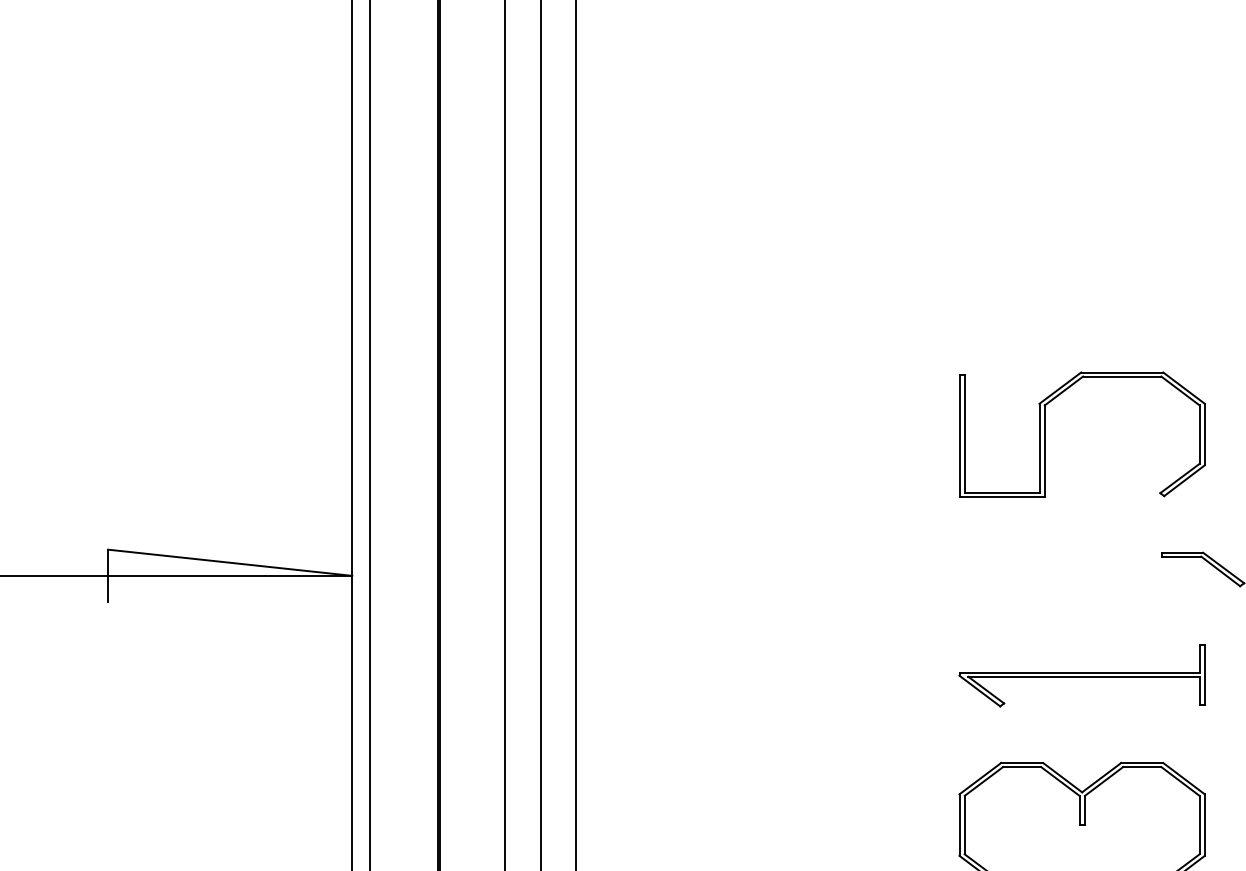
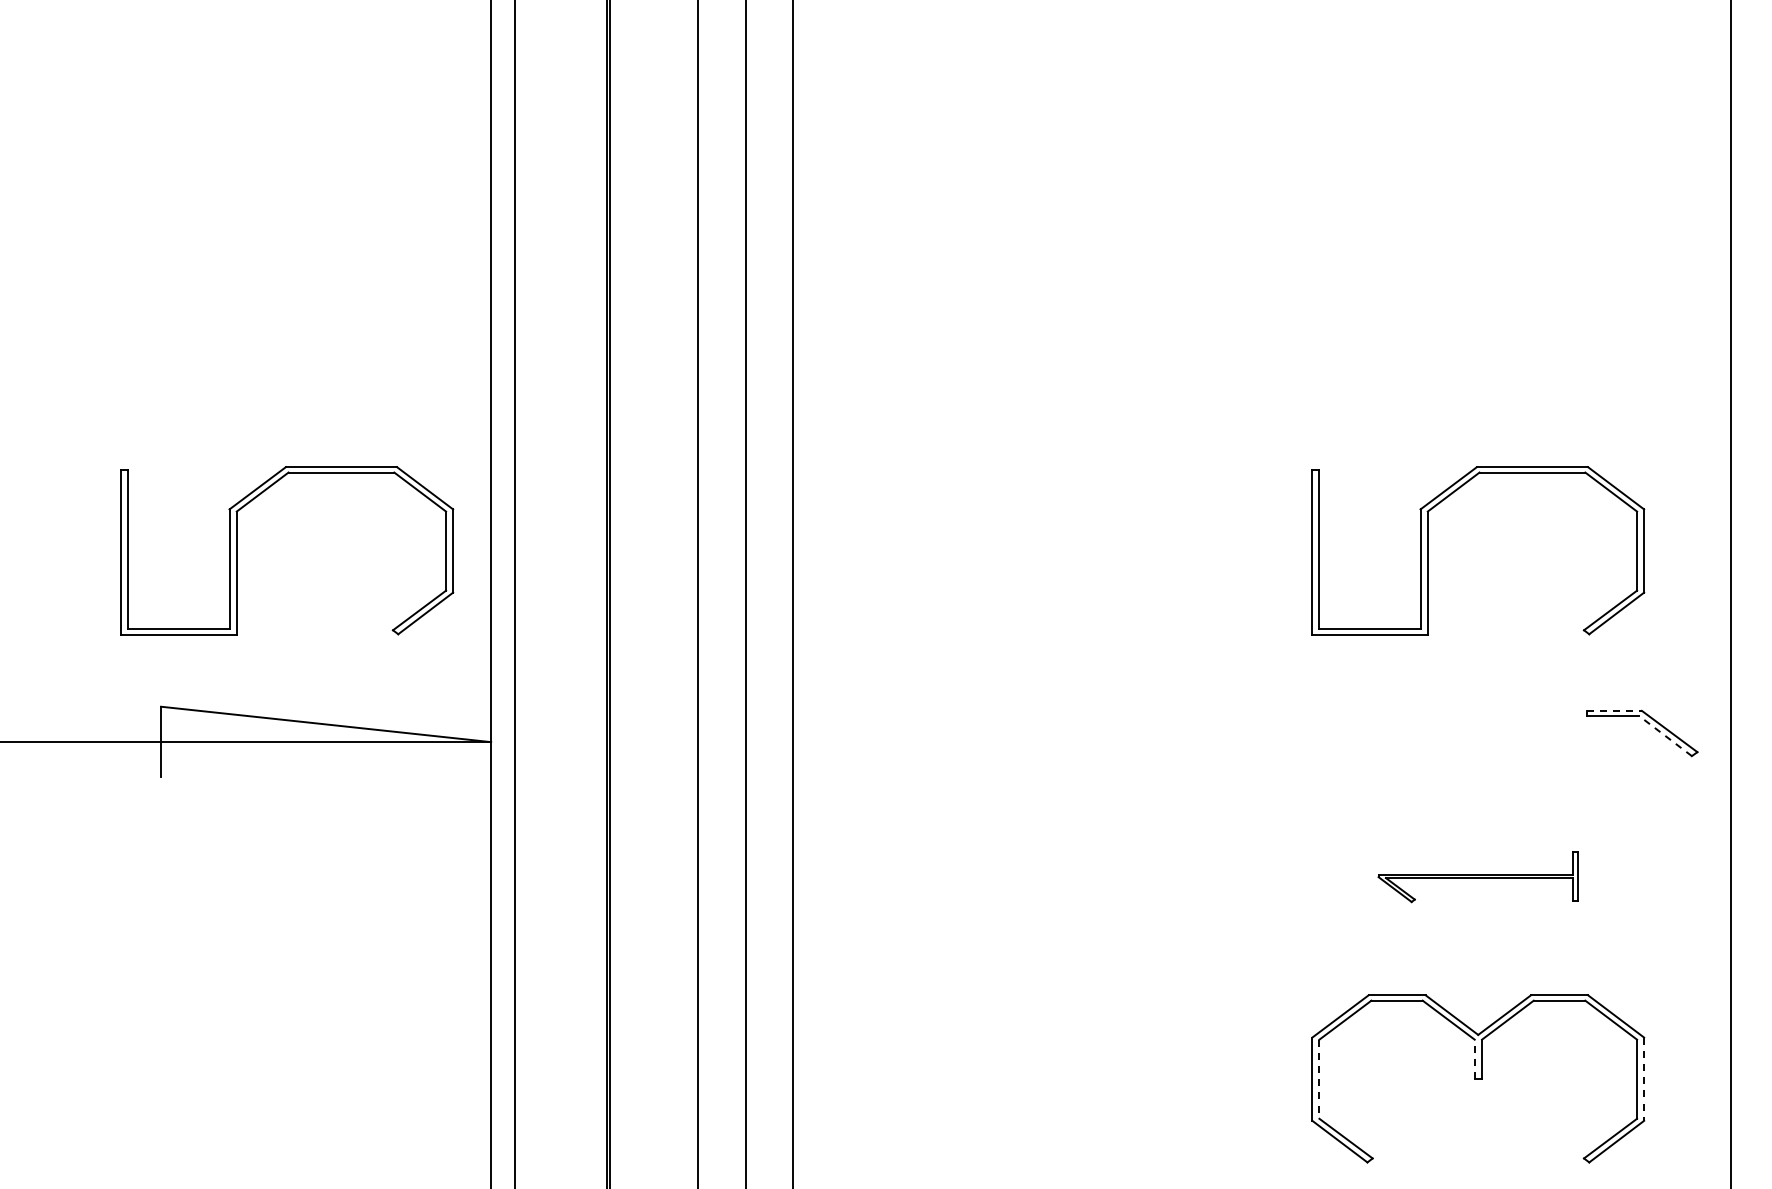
part: (164, 434) -> (237, 550), added
line: (1182, 552) -> (1614, 710), solid -> dashed
line: (1220, 570) -> (1665, 735), solid -> dashed
part: (1081, 675) -> (1477, 876), size x0.6
line: (1079, 810) -> (1474, 1059), solid -> dashed
line: (964, 825) -> (1319, 1079), solid -> dashed
line: (1205, 825) -> (1644, 1079), solid -> dashed

